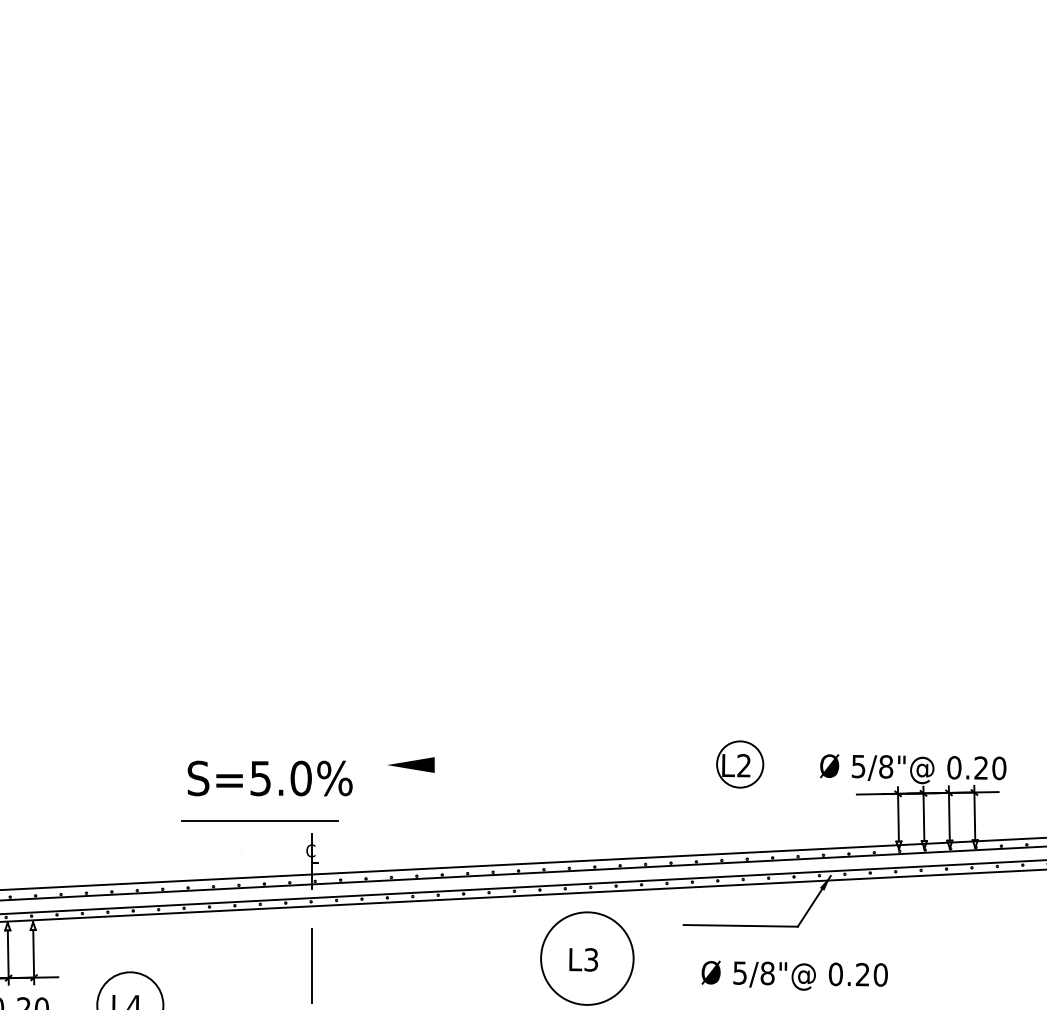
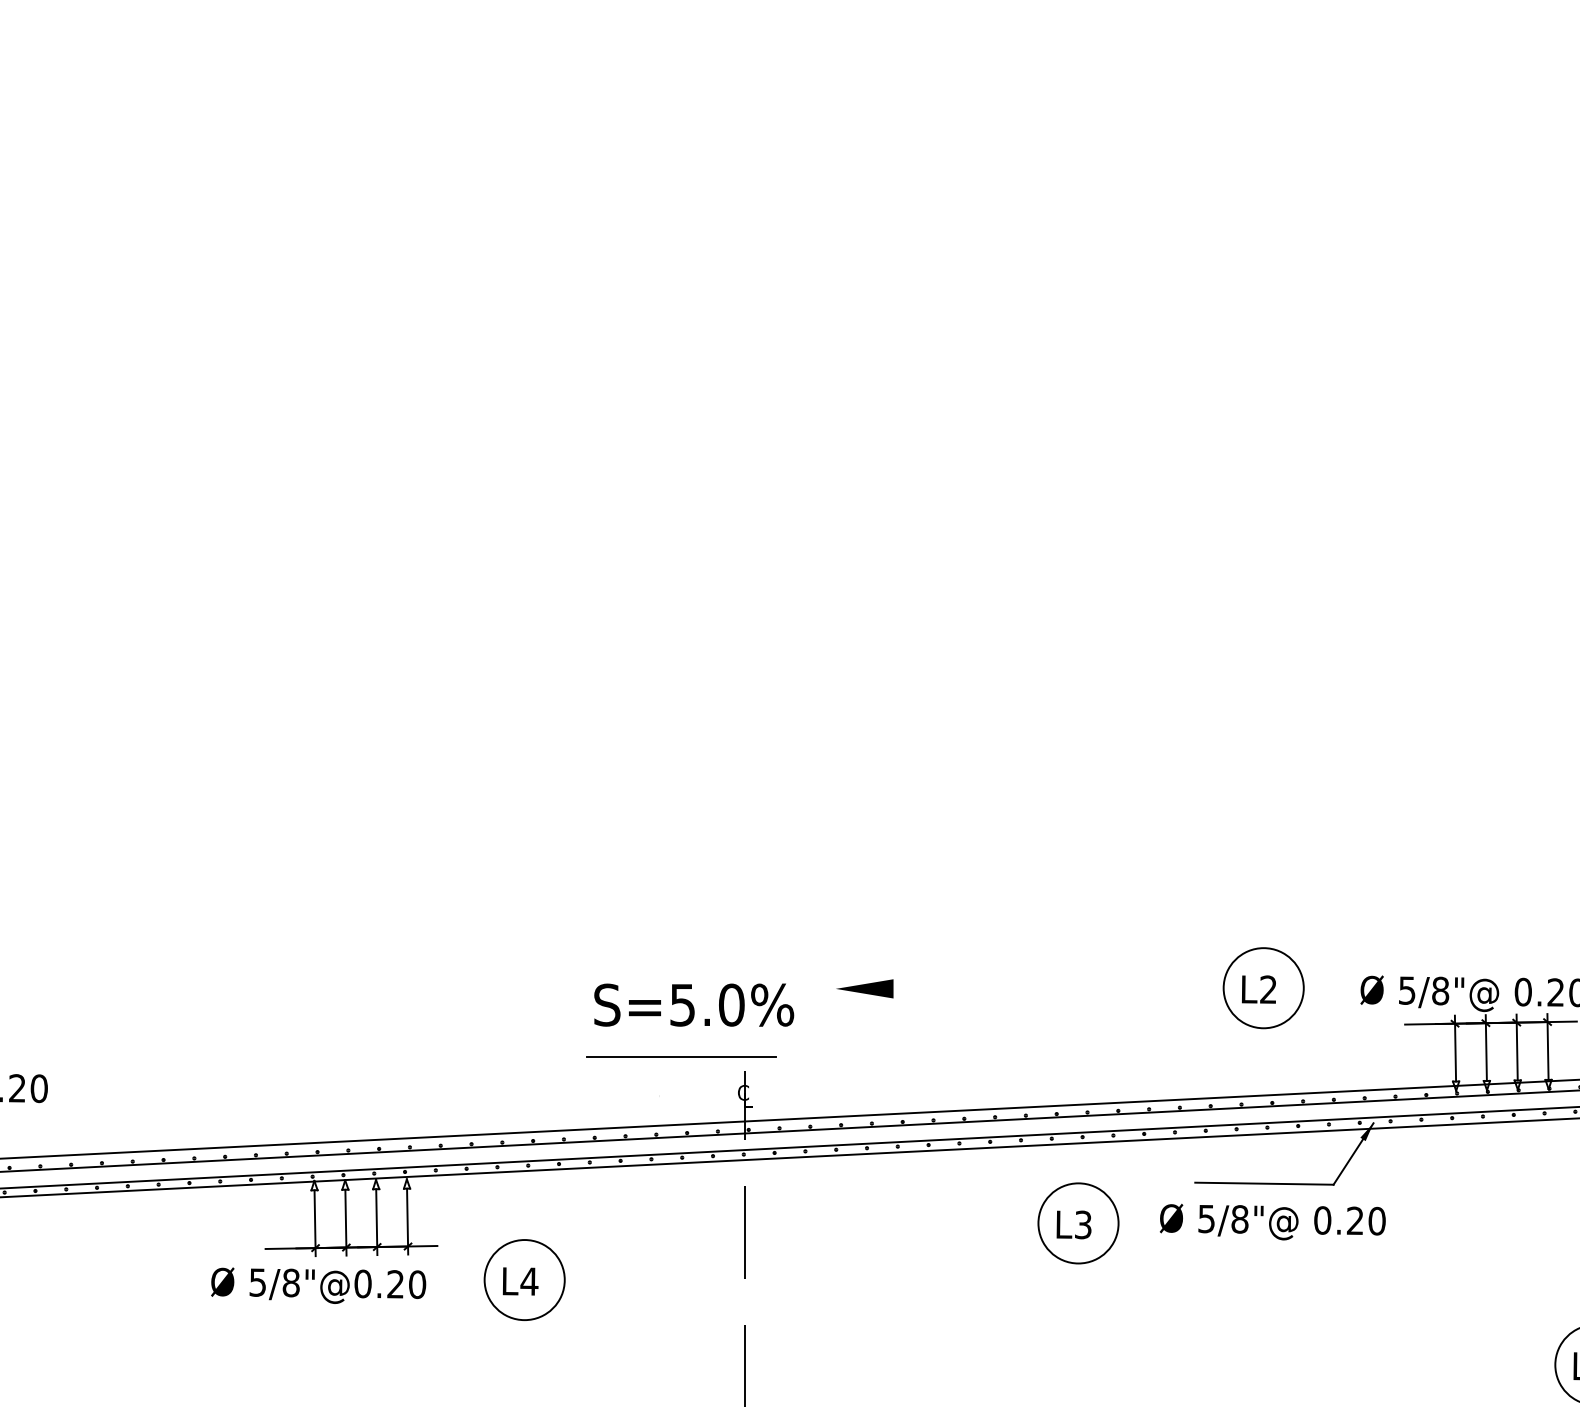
circle: (740, 764) -> (1263, 988), size x1.43
circle: (587, 958) -> (1078, 1223), size x0.71
text: (794, 975) -> (1272, 1221), moved

